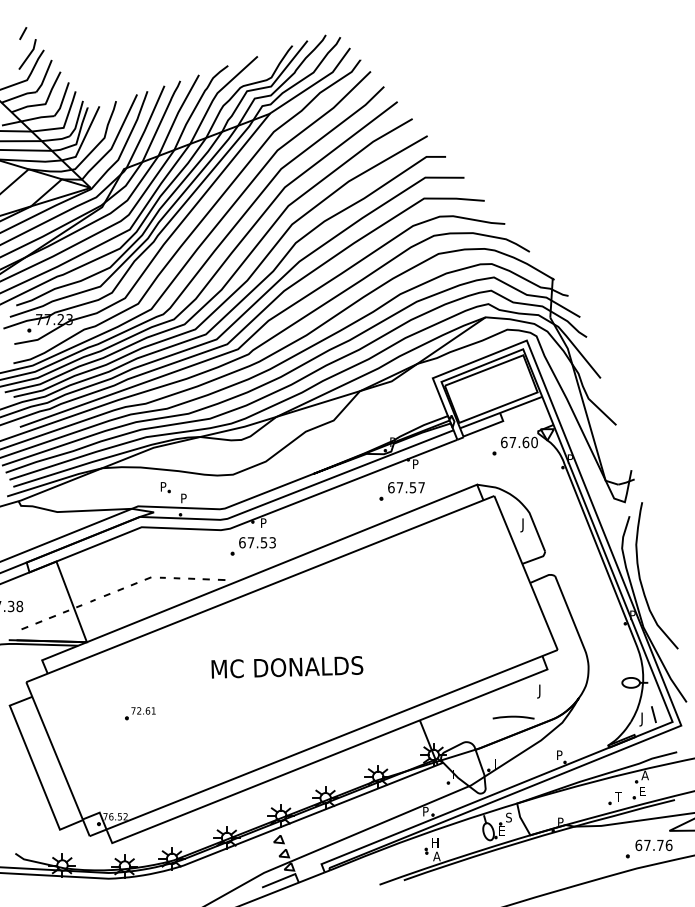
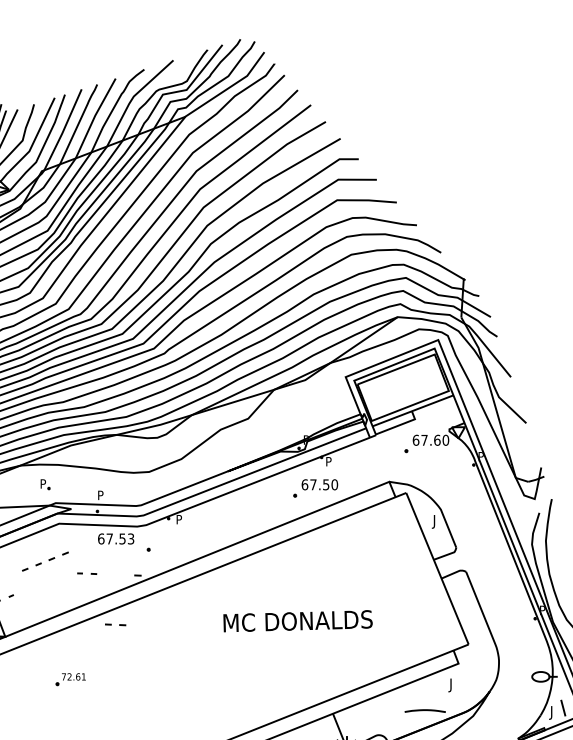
part: (165, 487) -> (45, 484), moved
text: (421, 487) -> (334, 484), 67.57 -> 67.50
text: (257, 542) -> (116, 538), moved
part: (198, 578) -> (115, 624), moved
part: (127, 586) -> (45, 561), moved
text: (287, 667) -> (298, 621), moved
part: (140, 713) -> (70, 679), moved

